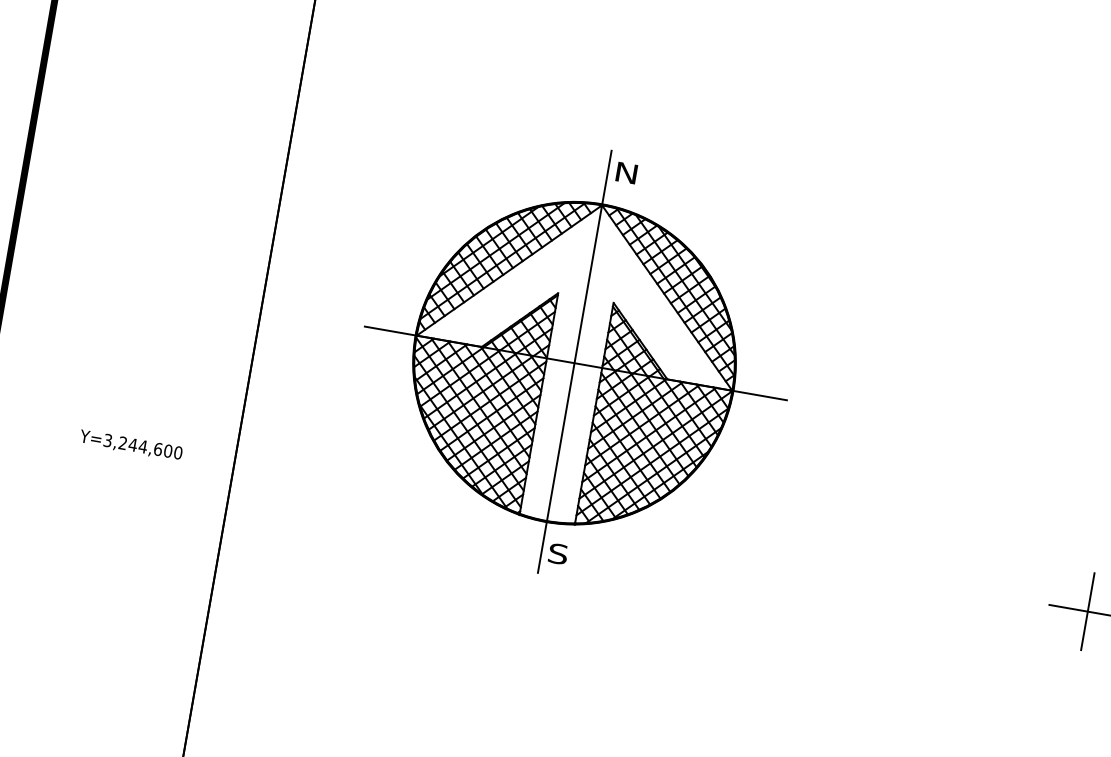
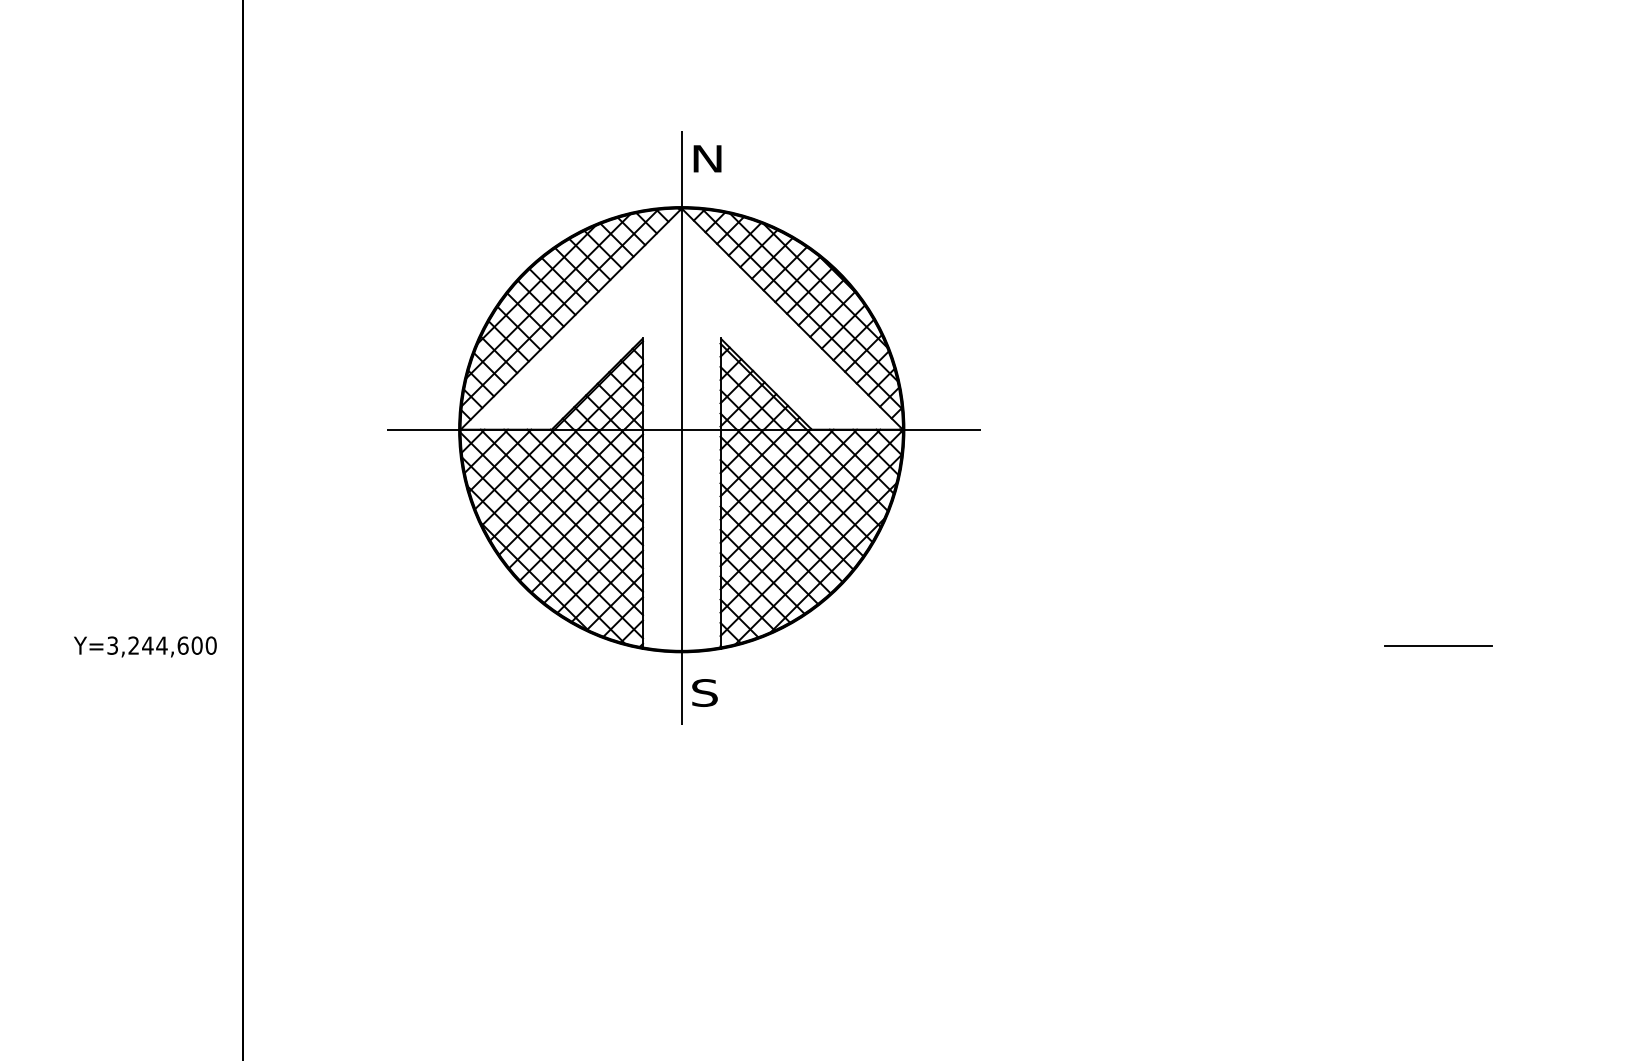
text: (131, 445) -> (145, 646), moved
line: (1087, 611) -> (1438, 645), removed

